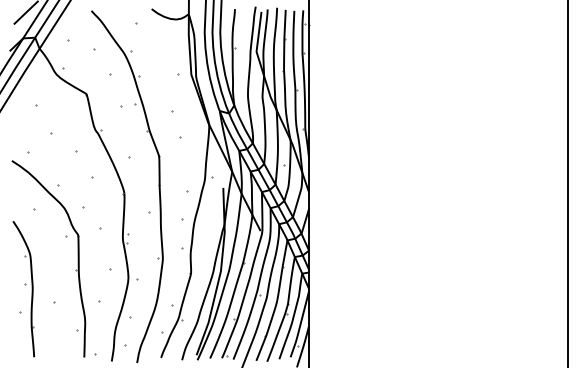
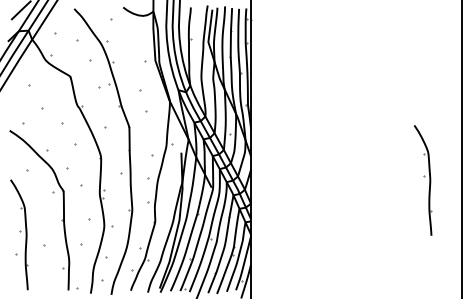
part: (520, 222) -> (422, 180), added

